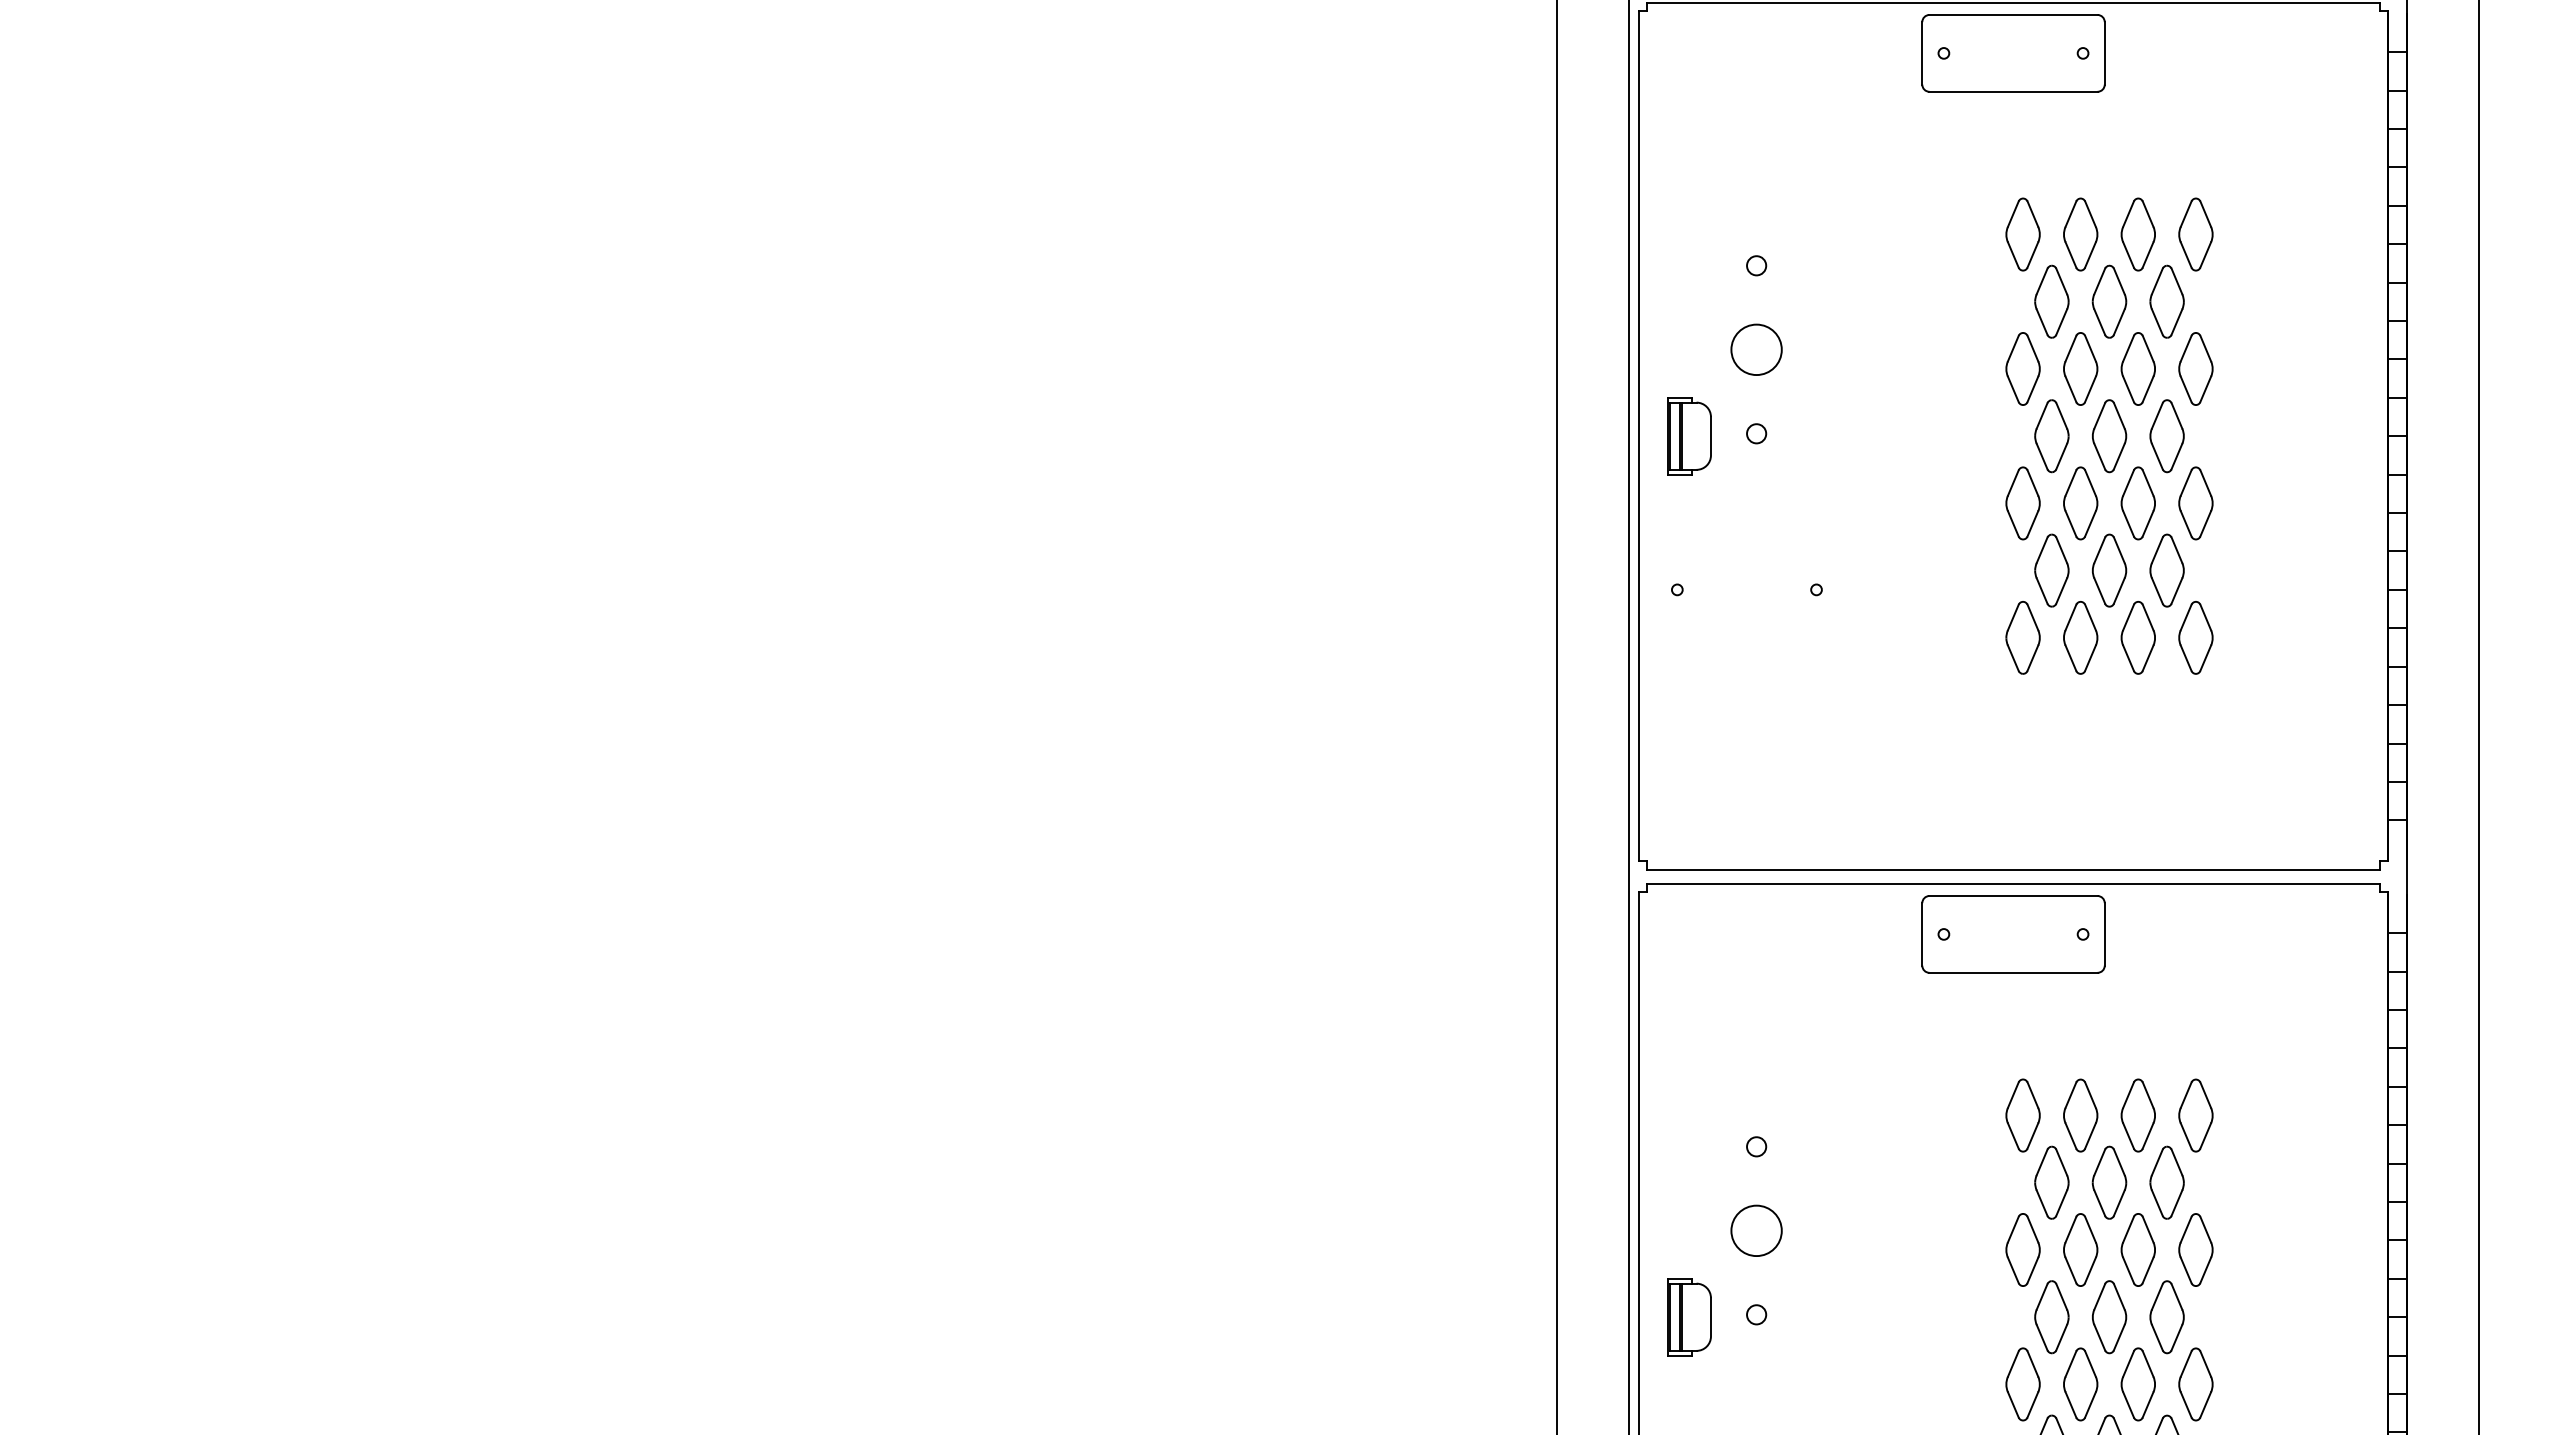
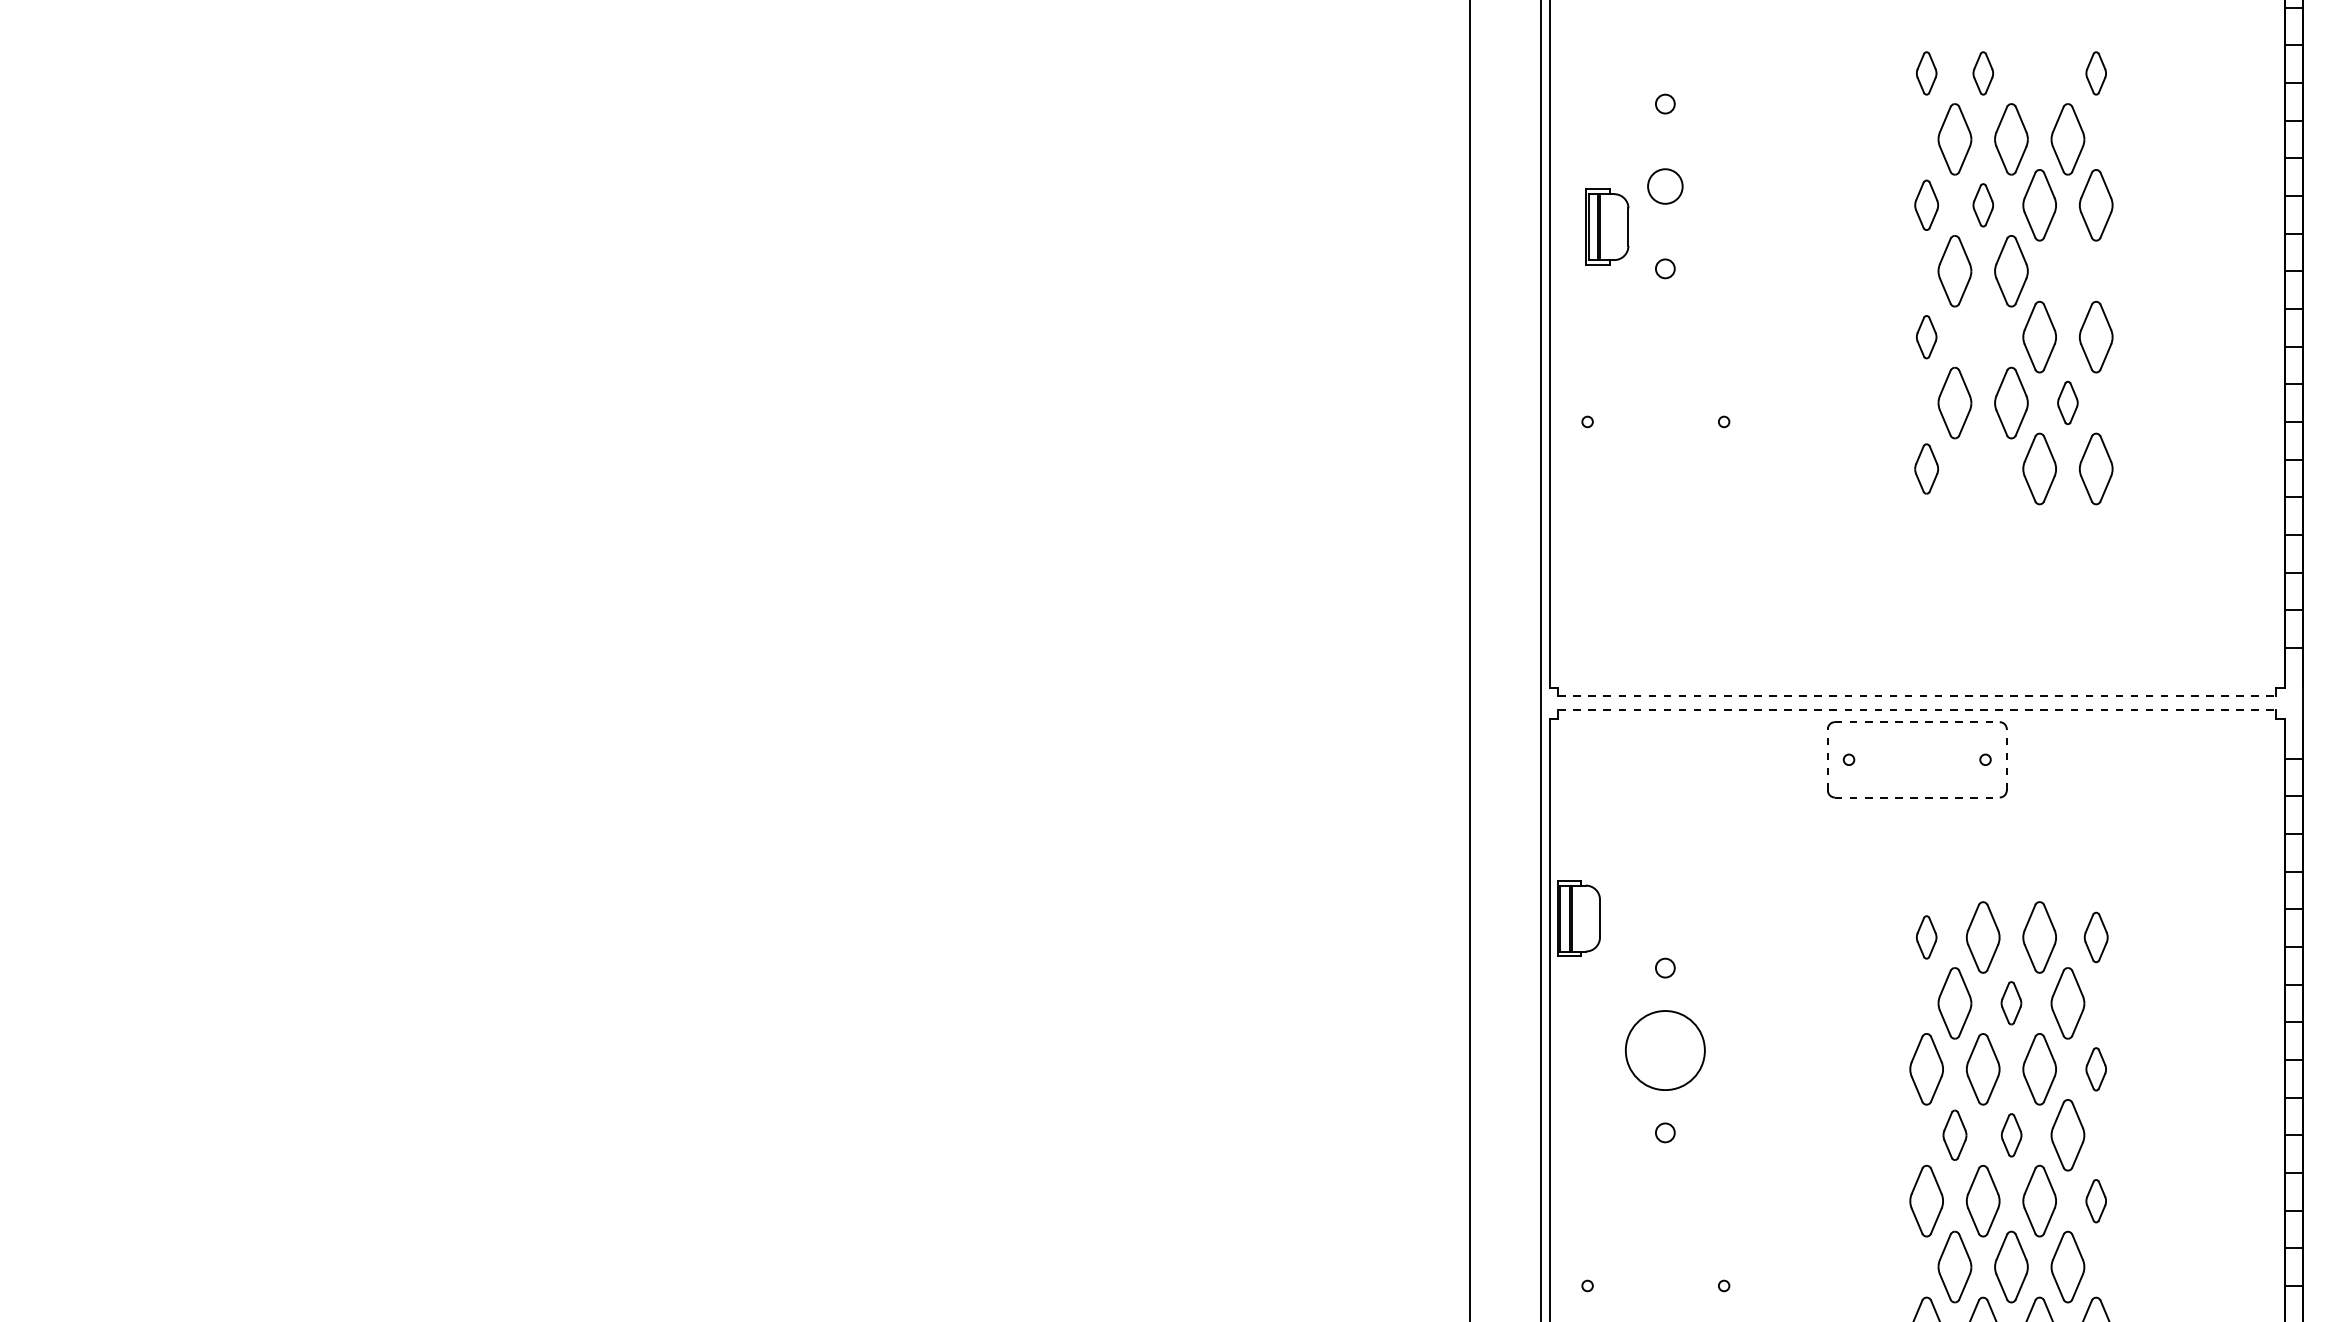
part: (2022, 234) -> (1926, 73), size x0.6
part: (2080, 234) -> (1983, 73), size x0.6
part: (2137, 234) -> (2038, 73), removed
part: (2195, 234) -> (2095, 73), size x0.6
circle: (1756, 349) -> (1665, 186), size x0.7
part: (2022, 368) -> (1926, 204), size x0.7
part: (2080, 368) -> (1983, 204), size x0.6
part: (1689, 436) -> (1607, 227), moved
part: (2166, 436) -> (2067, 271), removed
part: (2022, 503) -> (1926, 337), size x0.6
part: (2080, 503) -> (1983, 337), removed
part: (2166, 570) -> (2067, 402), size x0.6
part: (2022, 637) -> (1926, 468), size x0.7
part: (2080, 637) -> (1983, 468), removed
line: (2013, 869) -> (1917, 696), solid -> dashed
line: (2013, 884) -> (1917, 710), solid -> dashed
line: (2014, 896) -> (1918, 722), solid -> dashed
line: (1922, 933) -> (1828, 758), solid -> dashed
line: (2104, 933) -> (2006, 758), solid -> dashed
line: (2014, 972) -> (1918, 797), solid -> dashed
part: (2022, 1115) -> (1926, 937), size x0.6
part: (2195, 1115) -> (2095, 937), size x0.7
part: (2109, 1182) -> (2011, 1003), size x0.6
circle: (1756, 1230) -> (1665, 1050), size x1.6
part: (2195, 1249) -> (2095, 1068), size x0.6
part: (1689, 1317) -> (1578, 918), moved
part: (2051, 1317) -> (1954, 1135), size x0.7
part: (2109, 1317) -> (2011, 1135), size x0.6
part: (2195, 1384) -> (2095, 1201), size x0.6

